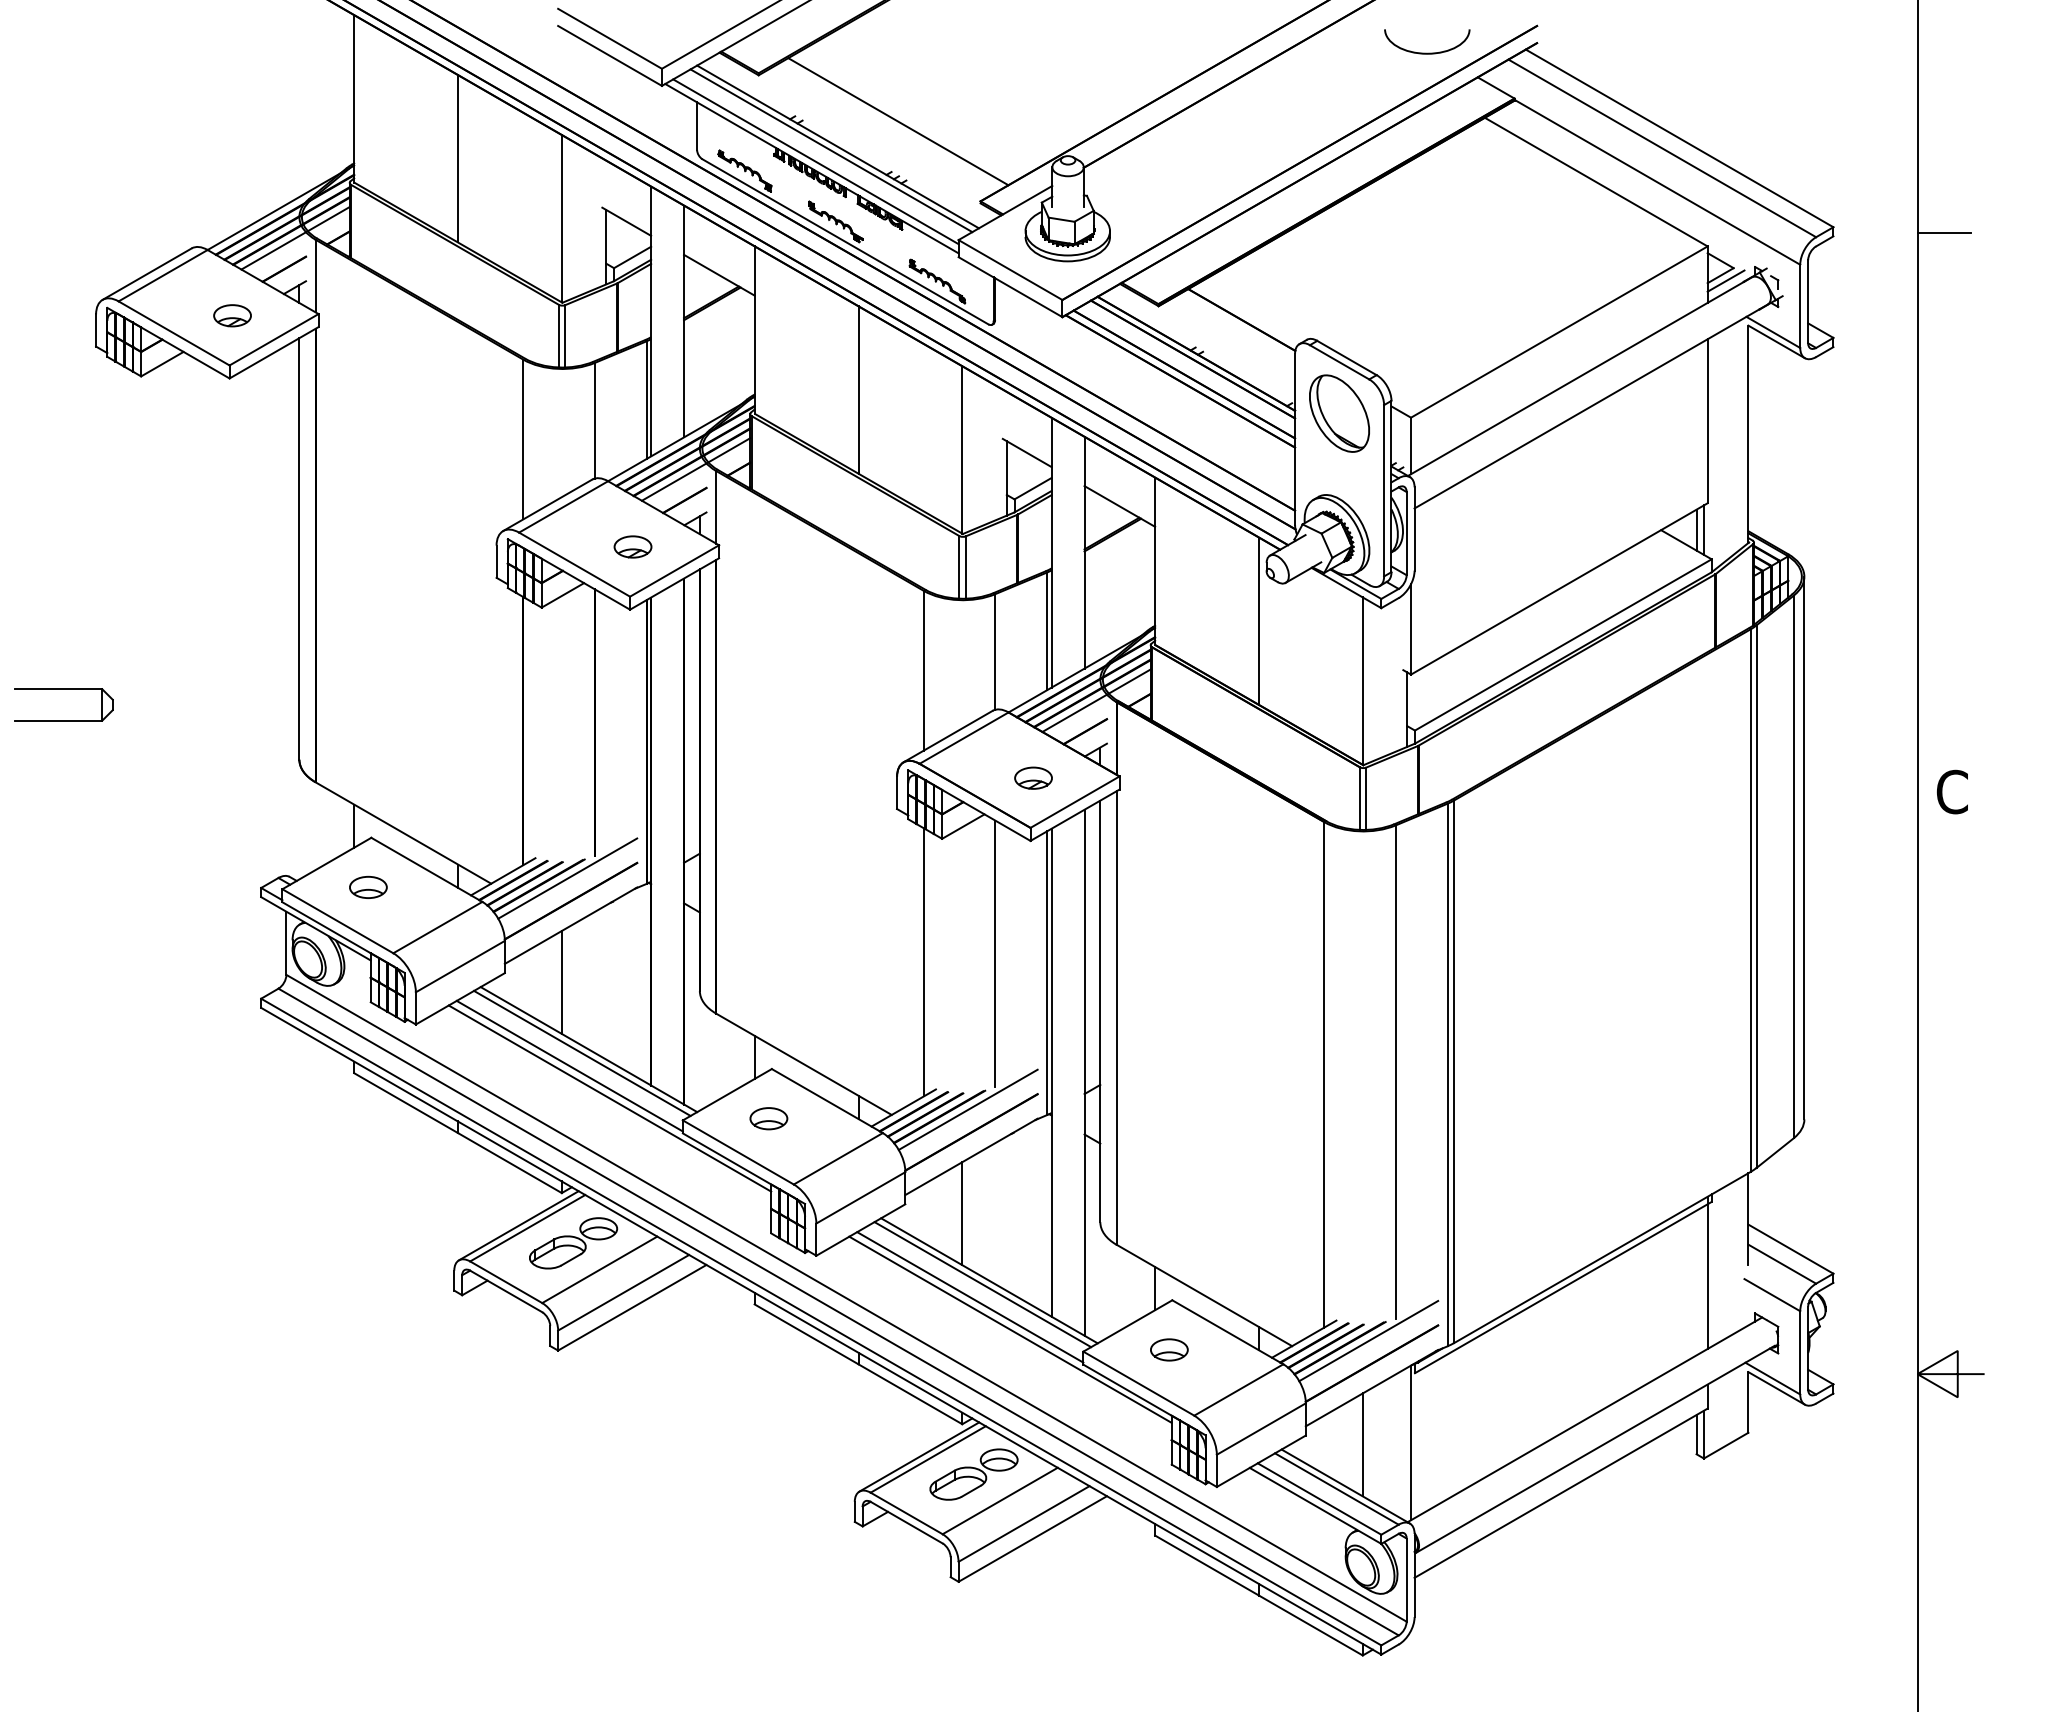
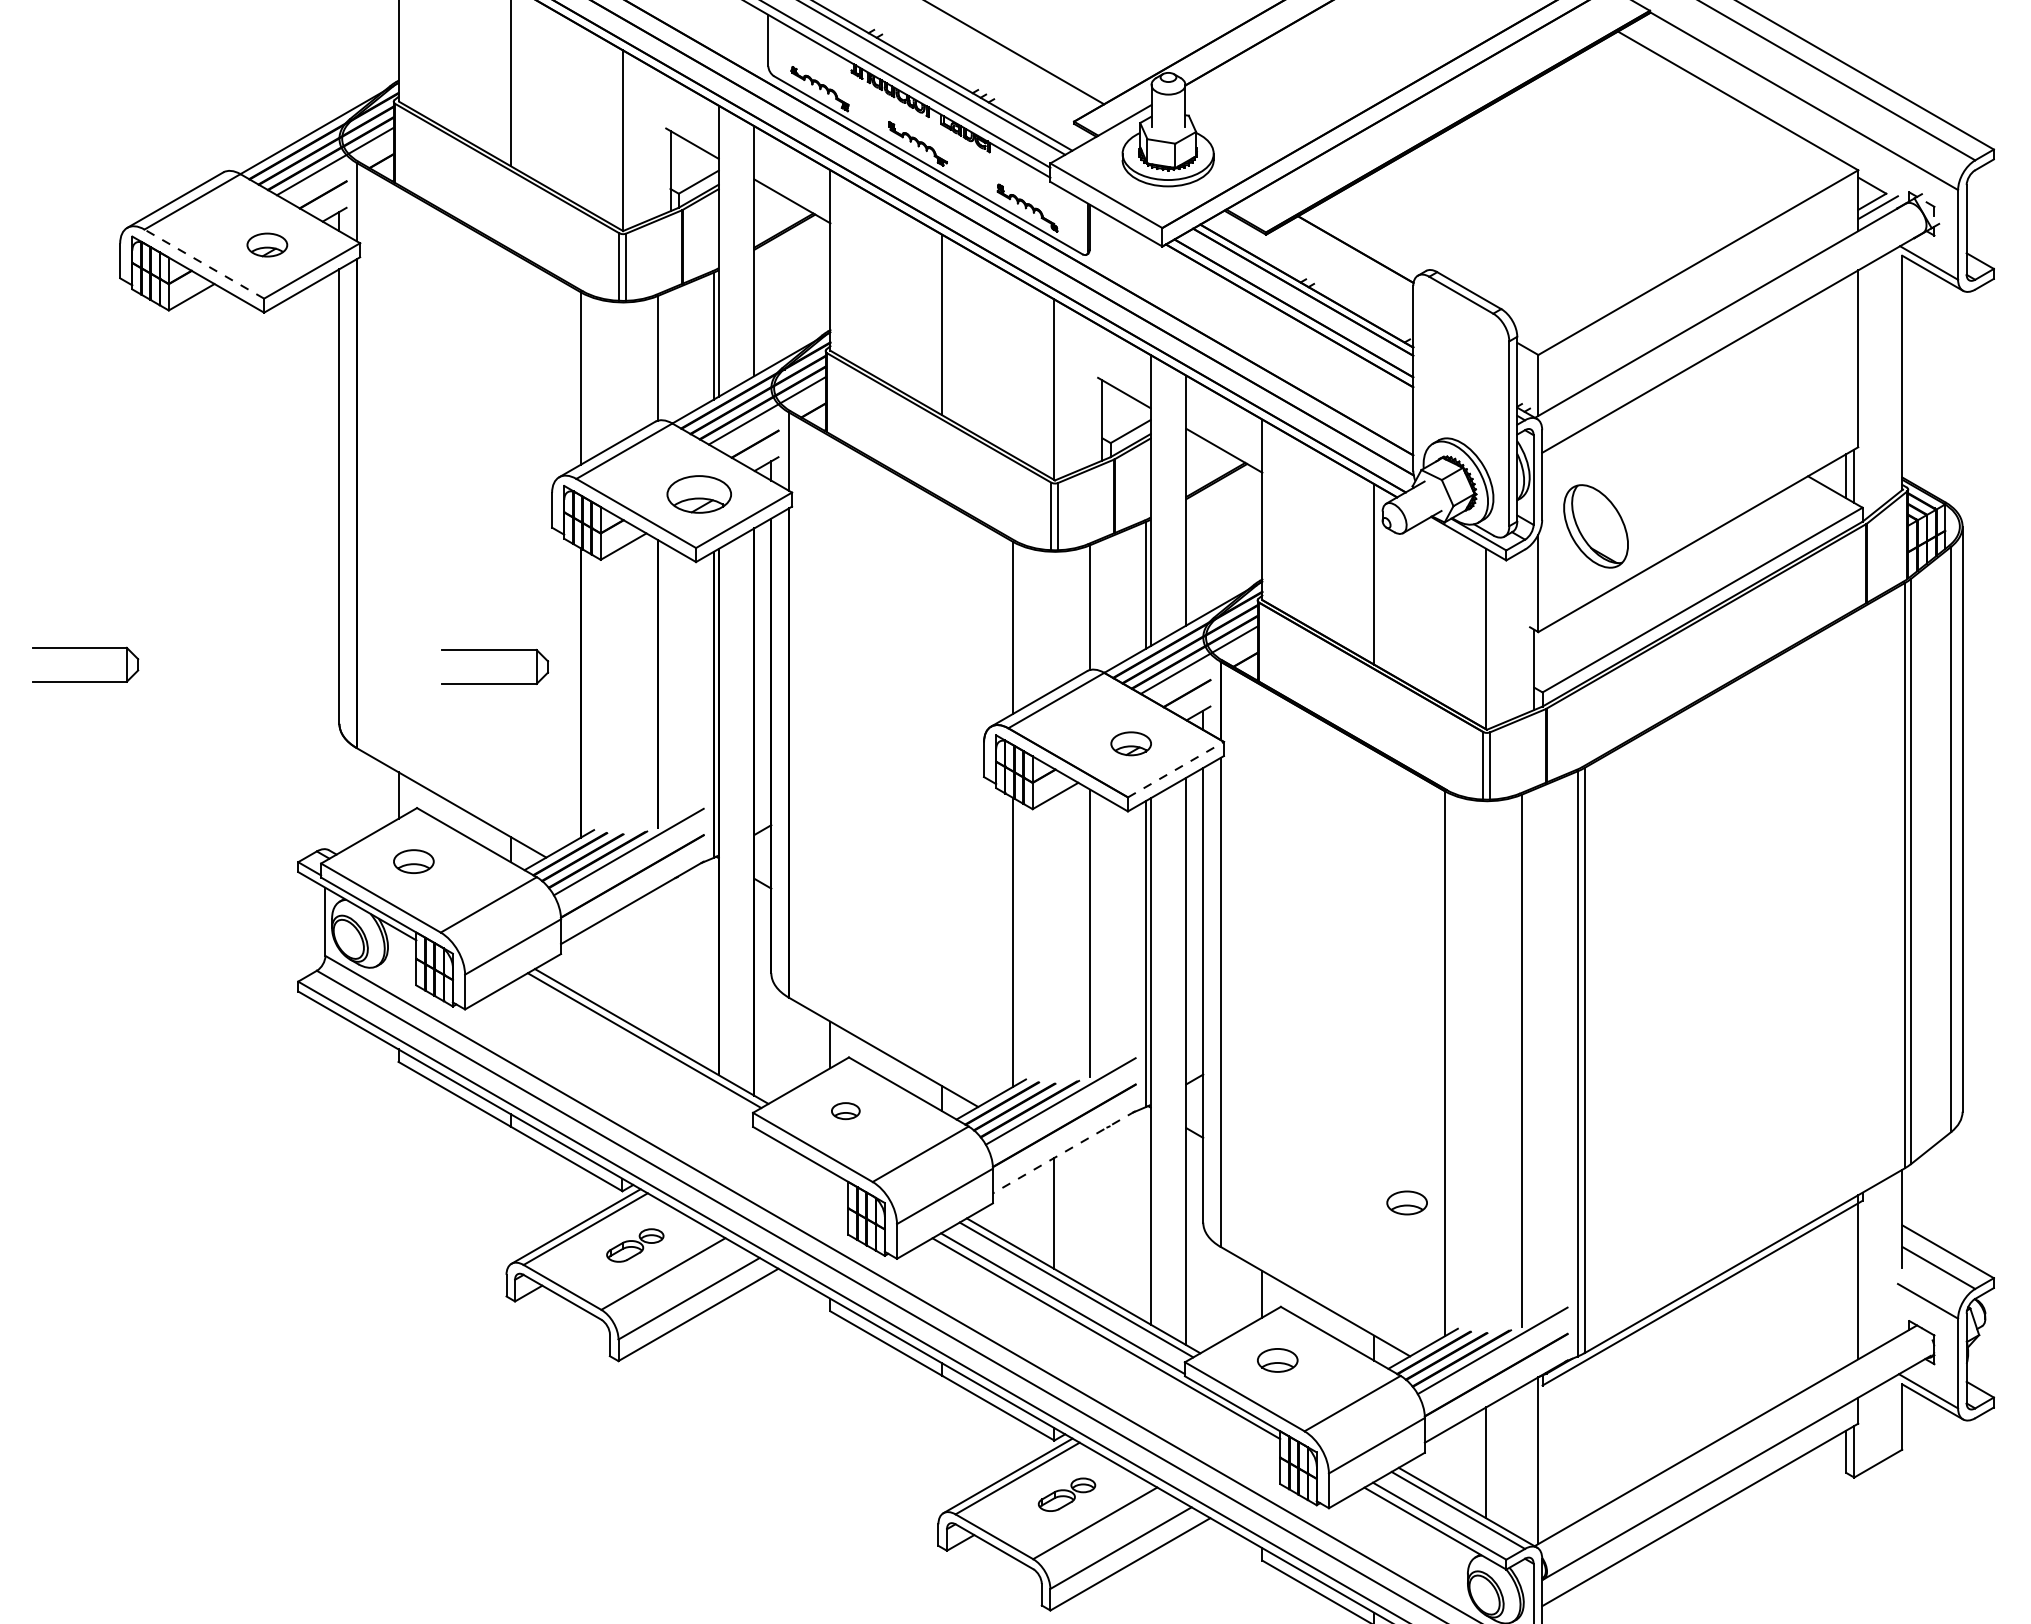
line: (173, 333) -> (203, 264), solid -> dashed
part: (1339, 413) -> (1596, 526), moved
part: (632, 546) -> (698, 493), size x1.6
part: (443, 691) -> (494, 650), added
line: (1075, 801) -> (1176, 768), solid -> dashed
line: (561, 982) -> (622, 964), removed
line: (569, 1065) -> (630, 1053), removed
line: (609, 1098) -> (673, 1089), removed
part: (768, 1118) -> (845, 1110), size x0.7
line: (971, 1157) -> (1064, 1152), solid -> dashed
part: (1289, 1203) -> (1407, 1202), added
part: (573, 1243) -> (635, 1245), size x0.6
part: (973, 1474) -> (1066, 1494), size x0.6

